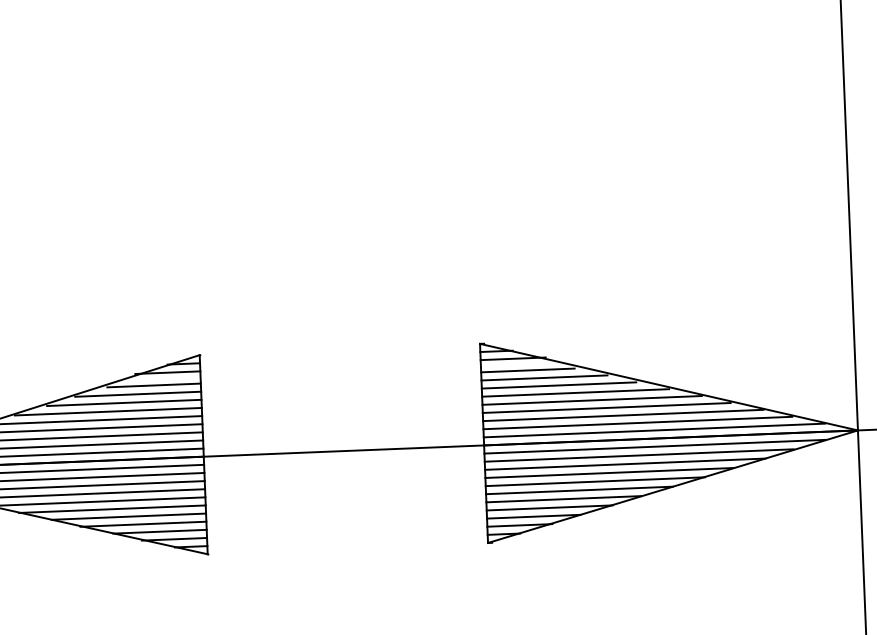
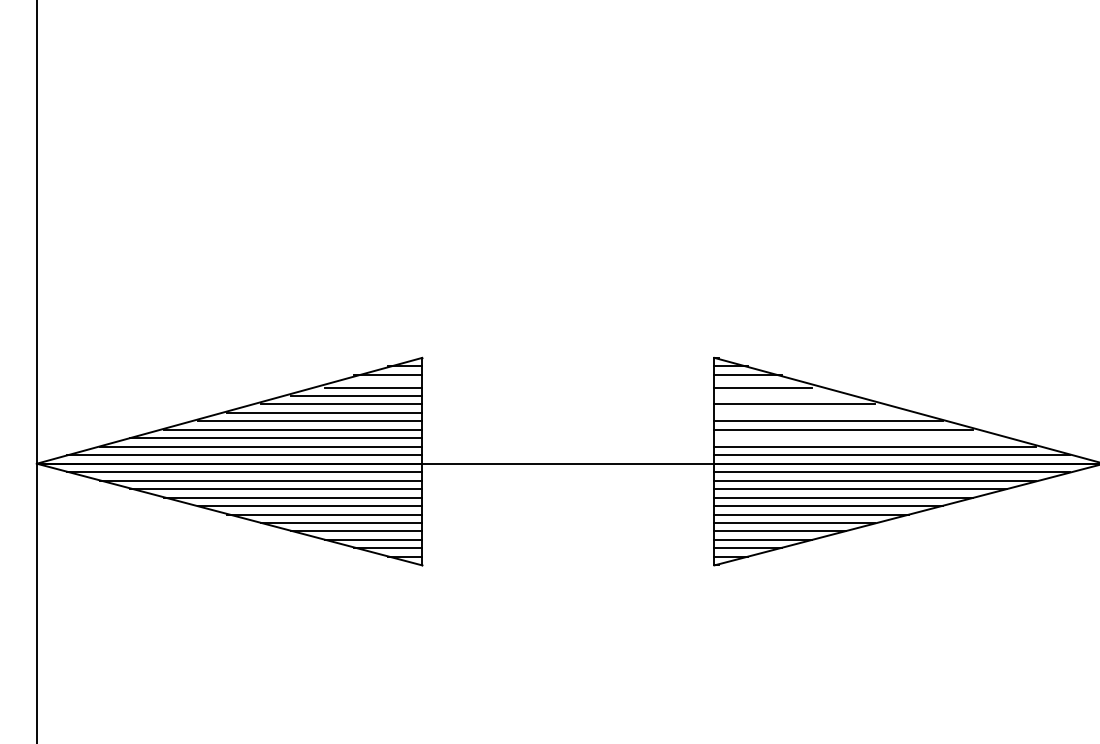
line: (543, 378) -> (779, 396), removed
line: (575, 392) -> (811, 412), removed
line: (623, 415) -> (860, 438), removed

